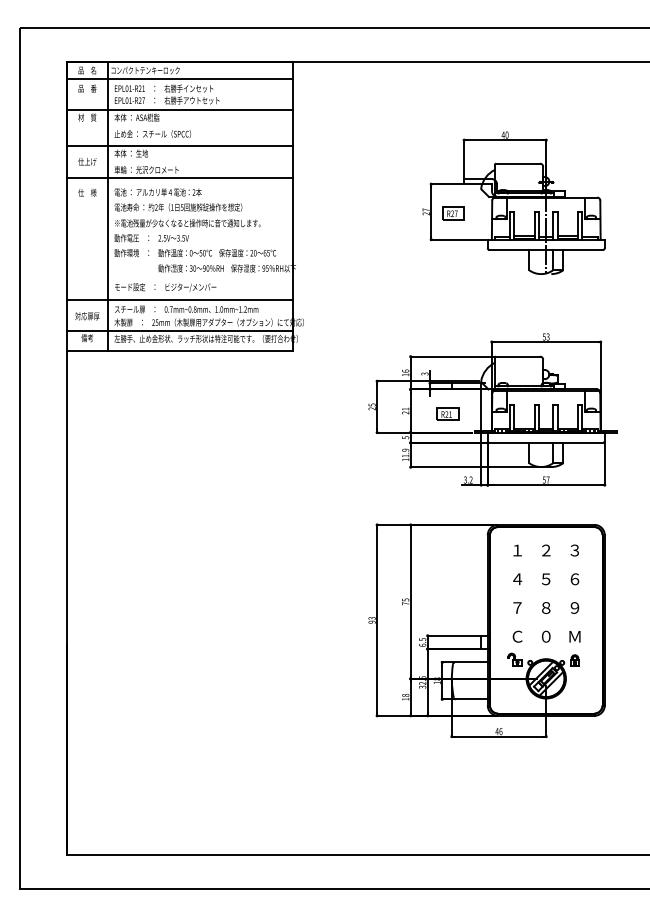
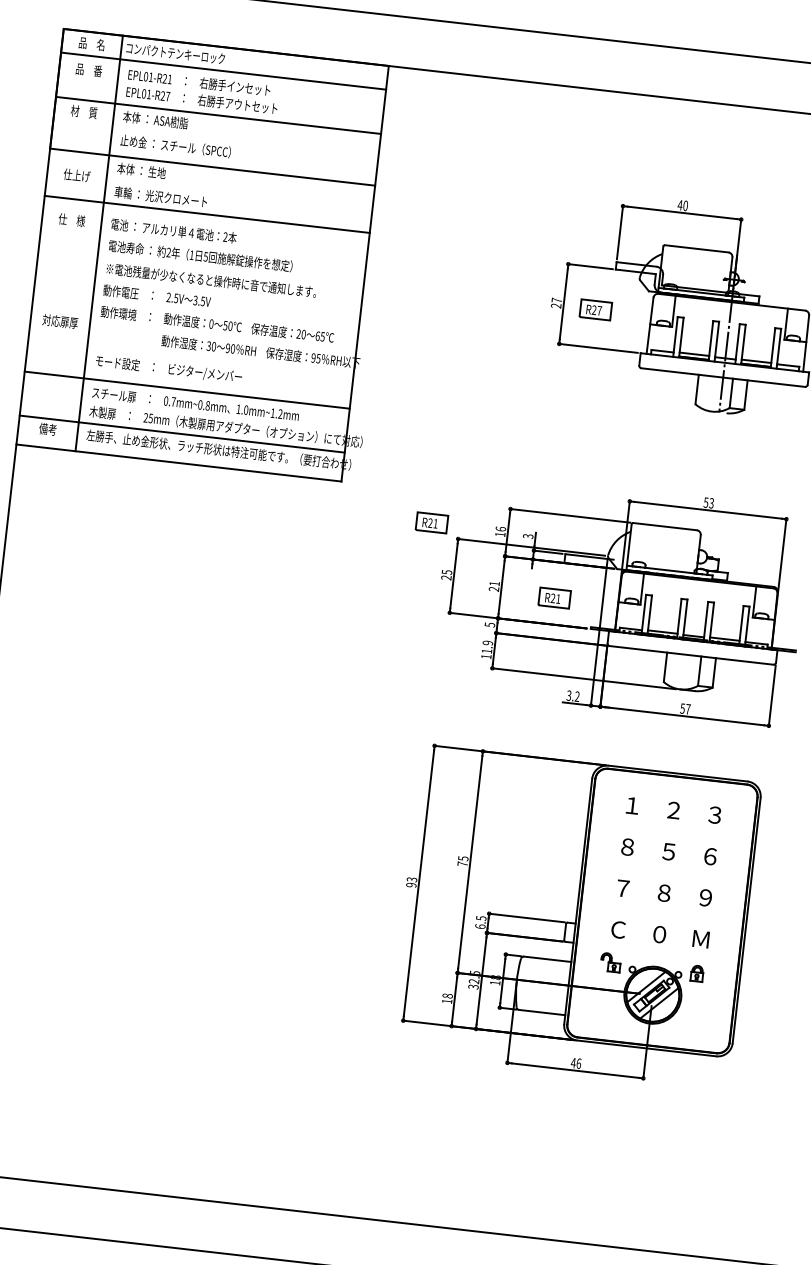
text: (87, 316) -> (60, 321), moved
part: (357, 371) -> (431, 521), added
text: (517, 579) -> (627, 847), ４ -> ８

